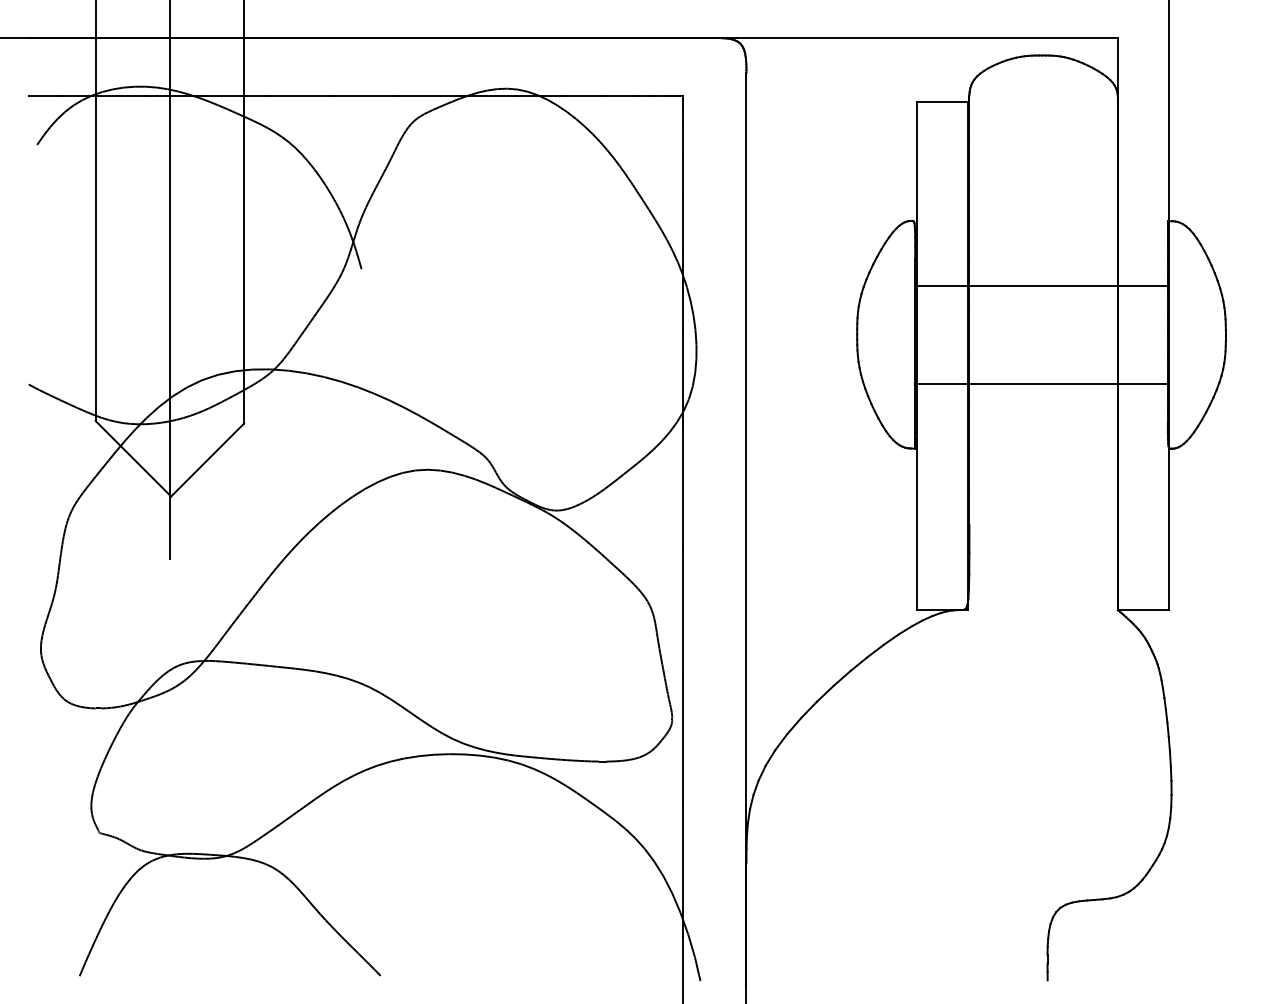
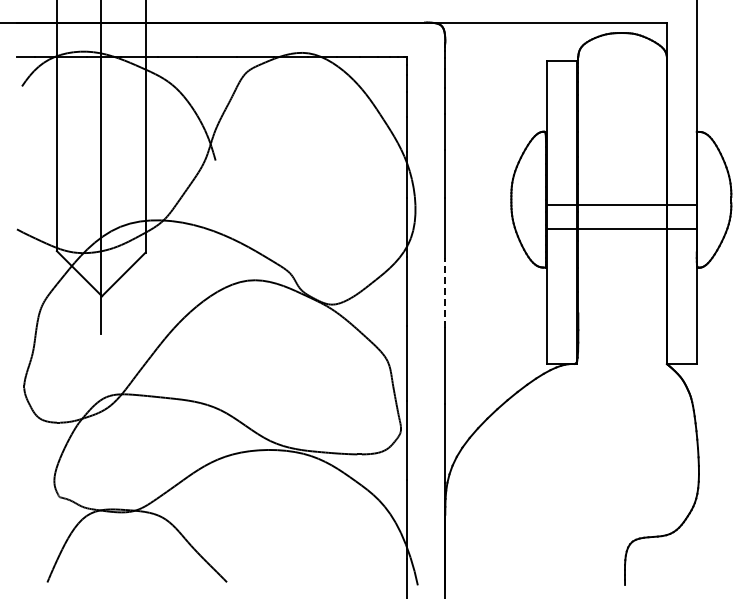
line: (1041, 285) -> (621, 204), moved
line: (746, 490) -> (445, 292), solid -> dashed

